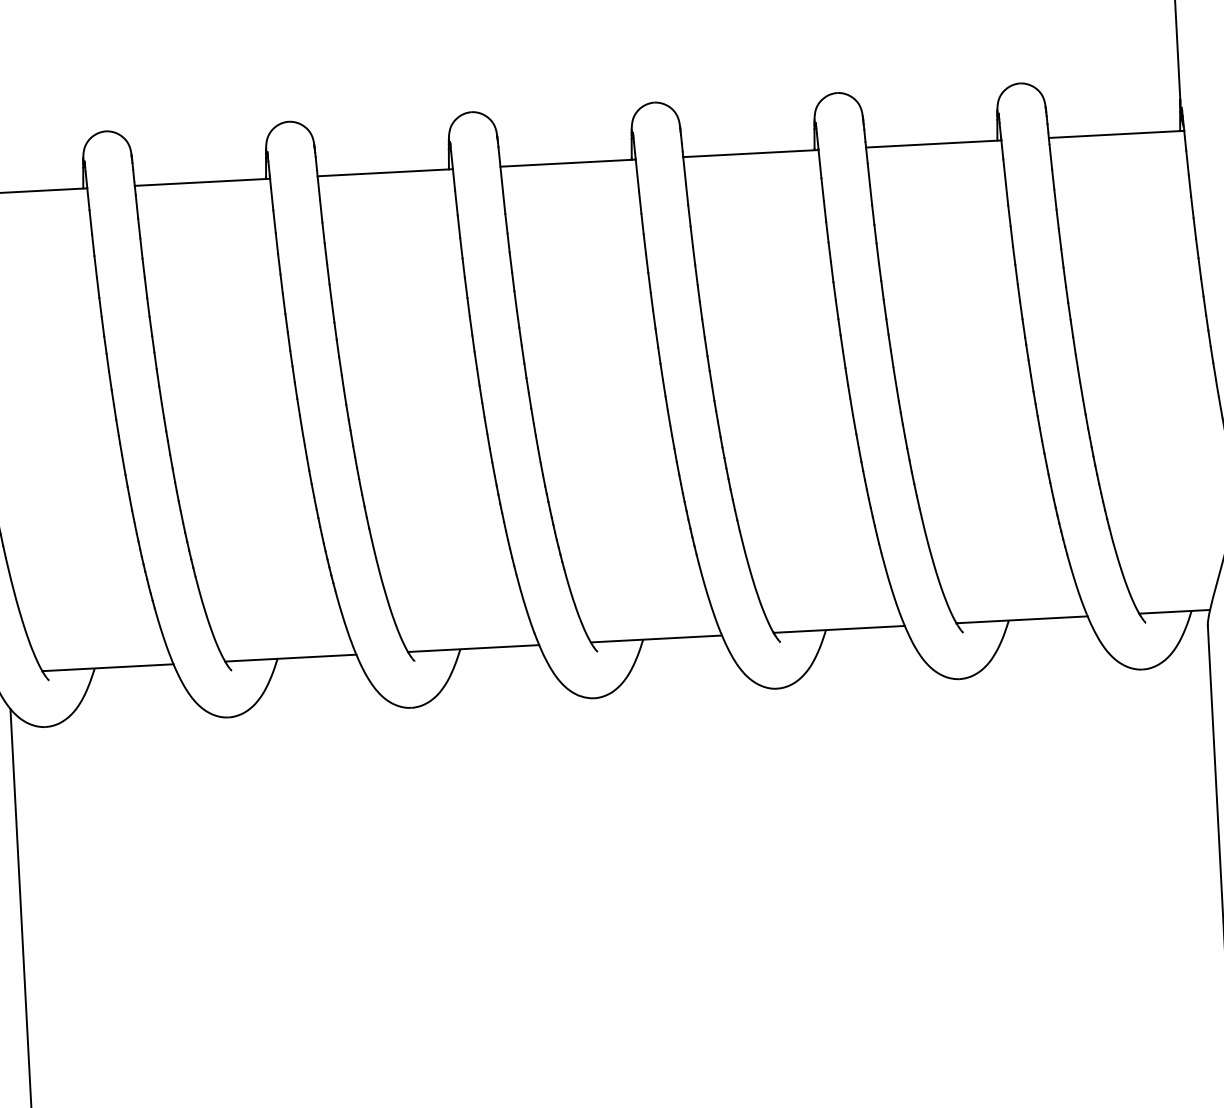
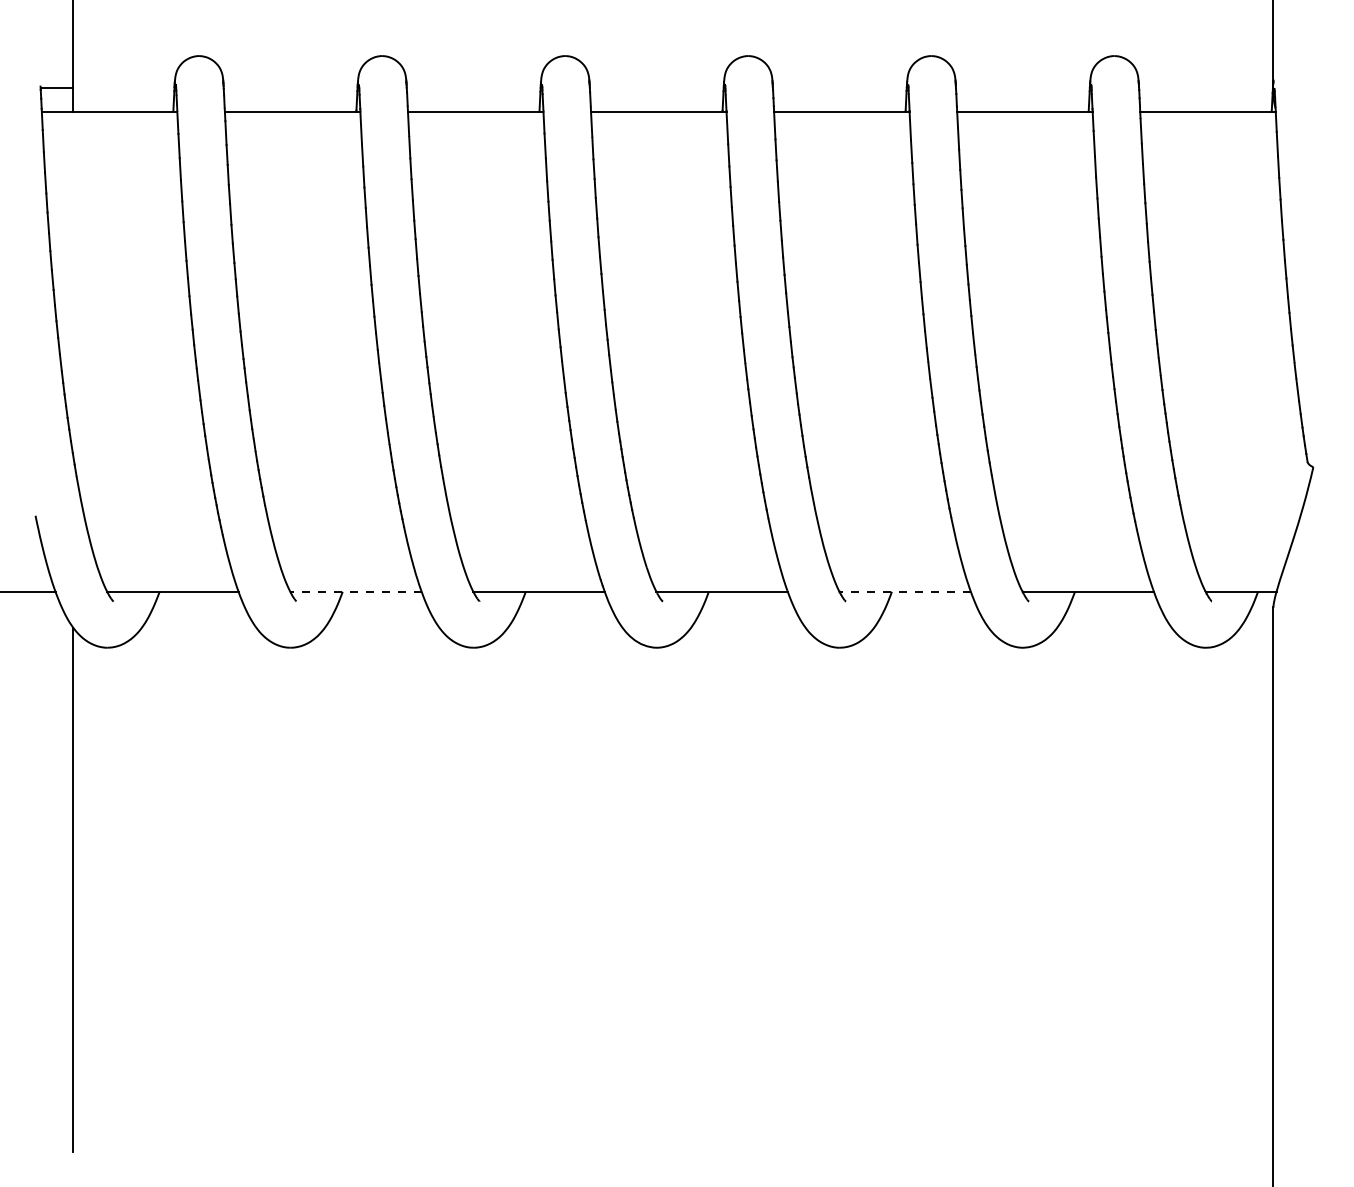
line: (839, 629) -> (905, 591), solid -> dashed
line: (291, 657) -> (356, 591), solid -> dashed

